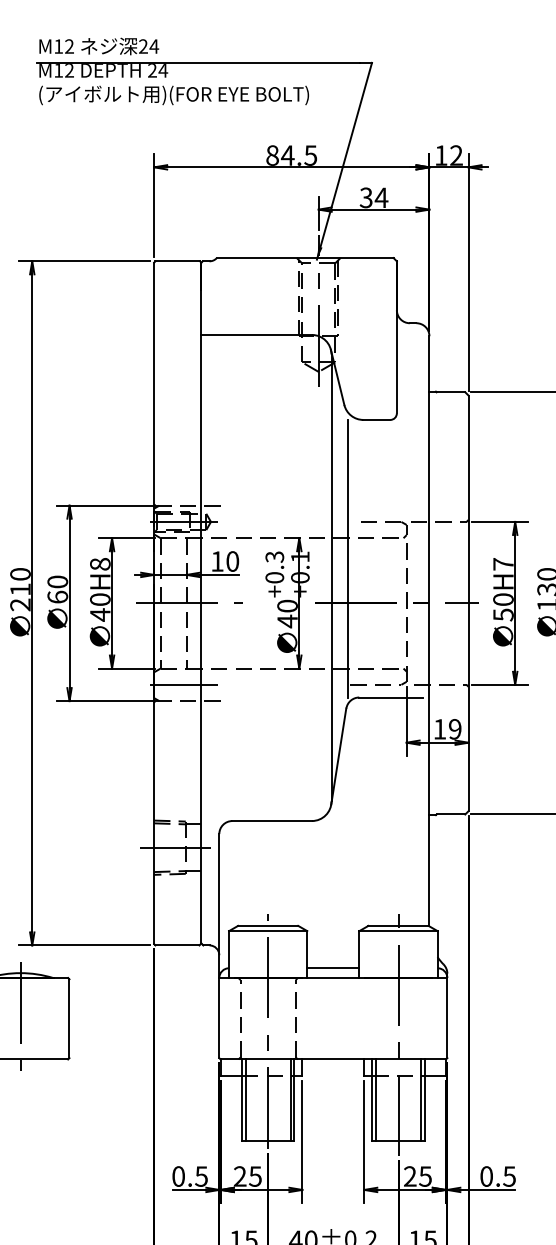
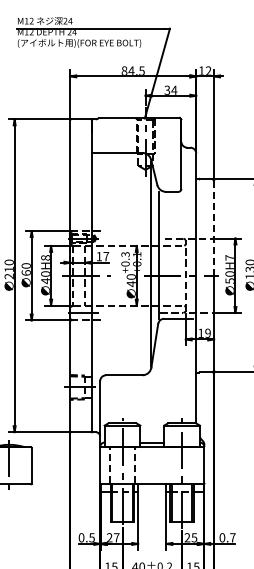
line: (469, 500) -> (214, 228), solid -> dashed
text: (233, 561) -> (106, 256), 10 -> 17
text: (255, 1175) -> (116, 537), 25 -> 27
text: (508, 1175) -> (232, 537), 0.5 -> 0.7

